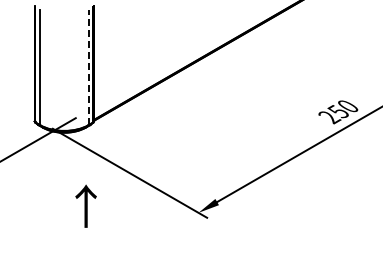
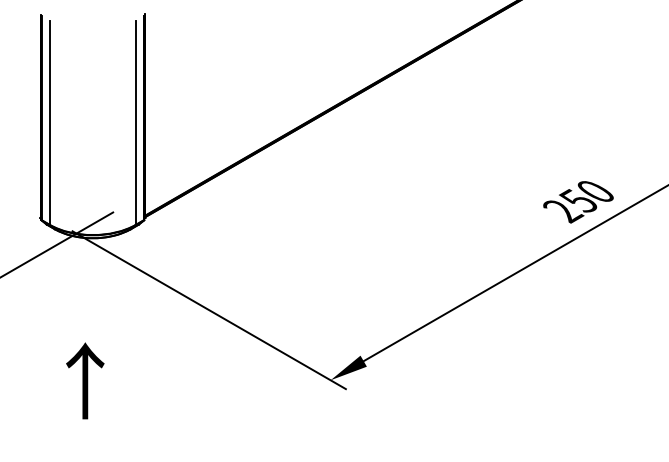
line: (88, 67) -> (135, 122), dashed -> solid
text: (85, 205) -> (84, 379), moved

